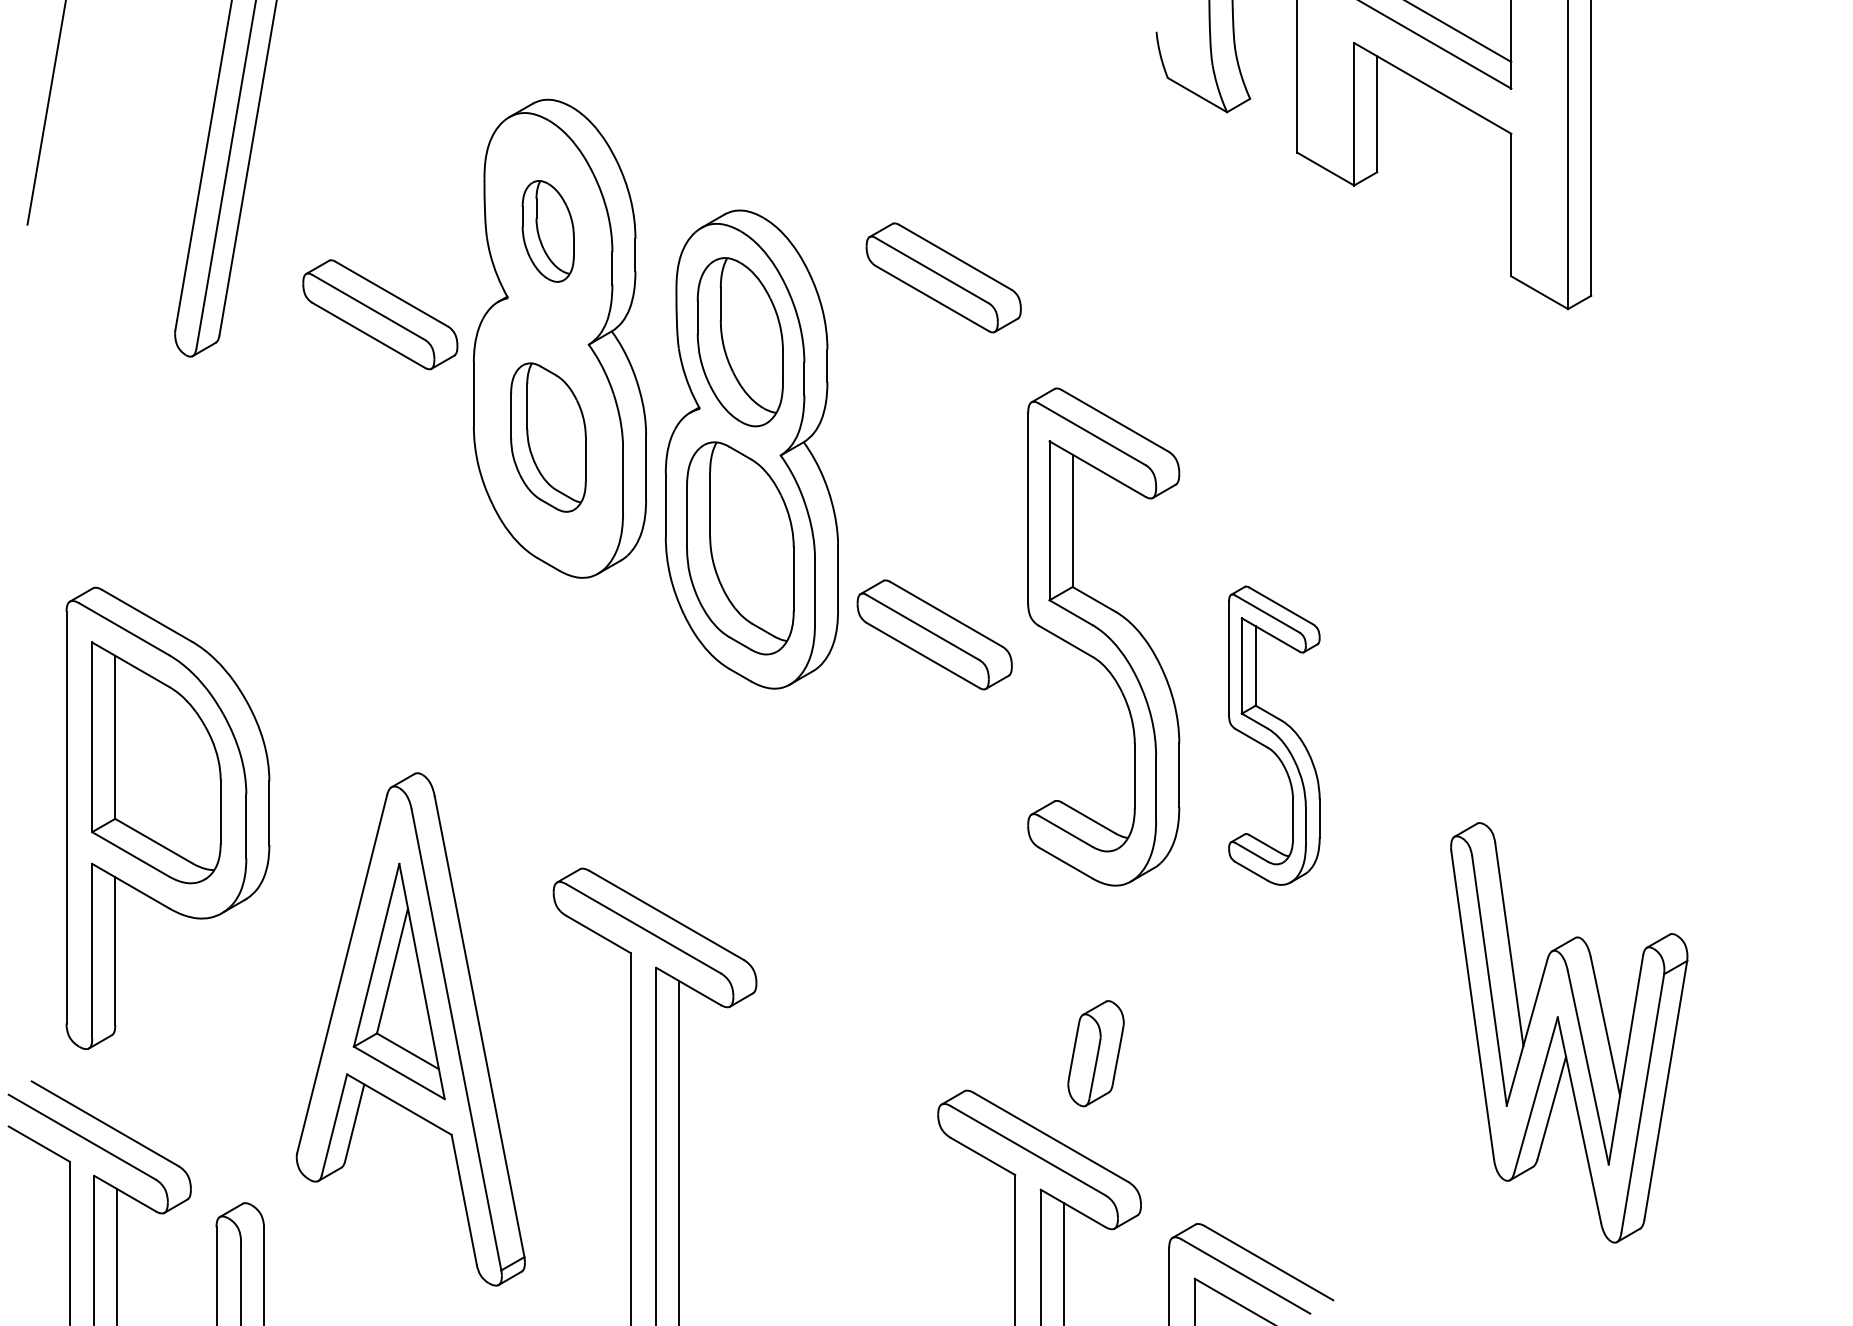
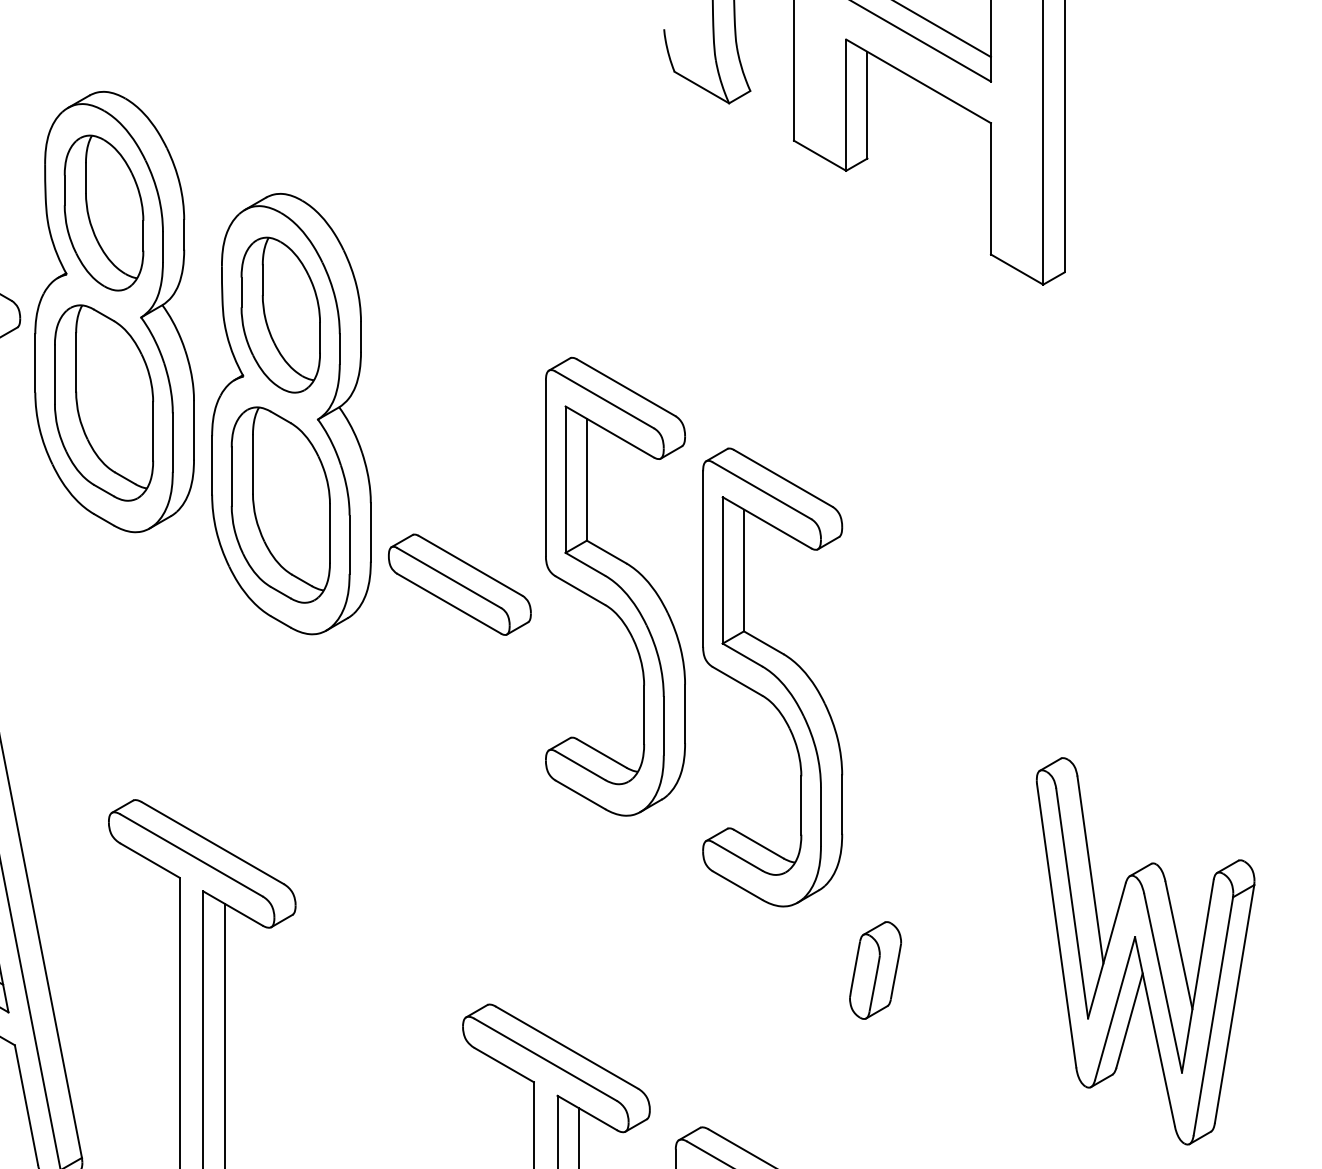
part: (547, 231) -> (103, 213), size x1.67
part: (943, 277) -> (467, 255), removed
part: (548, 437) -> (104, 402), size x1.43
part: (1274, 735) -> (772, 677), size x1.67
part: (1569, 1032) -> (1145, 950), moved
part: (1095, 1053) -> (875, 970), moved

